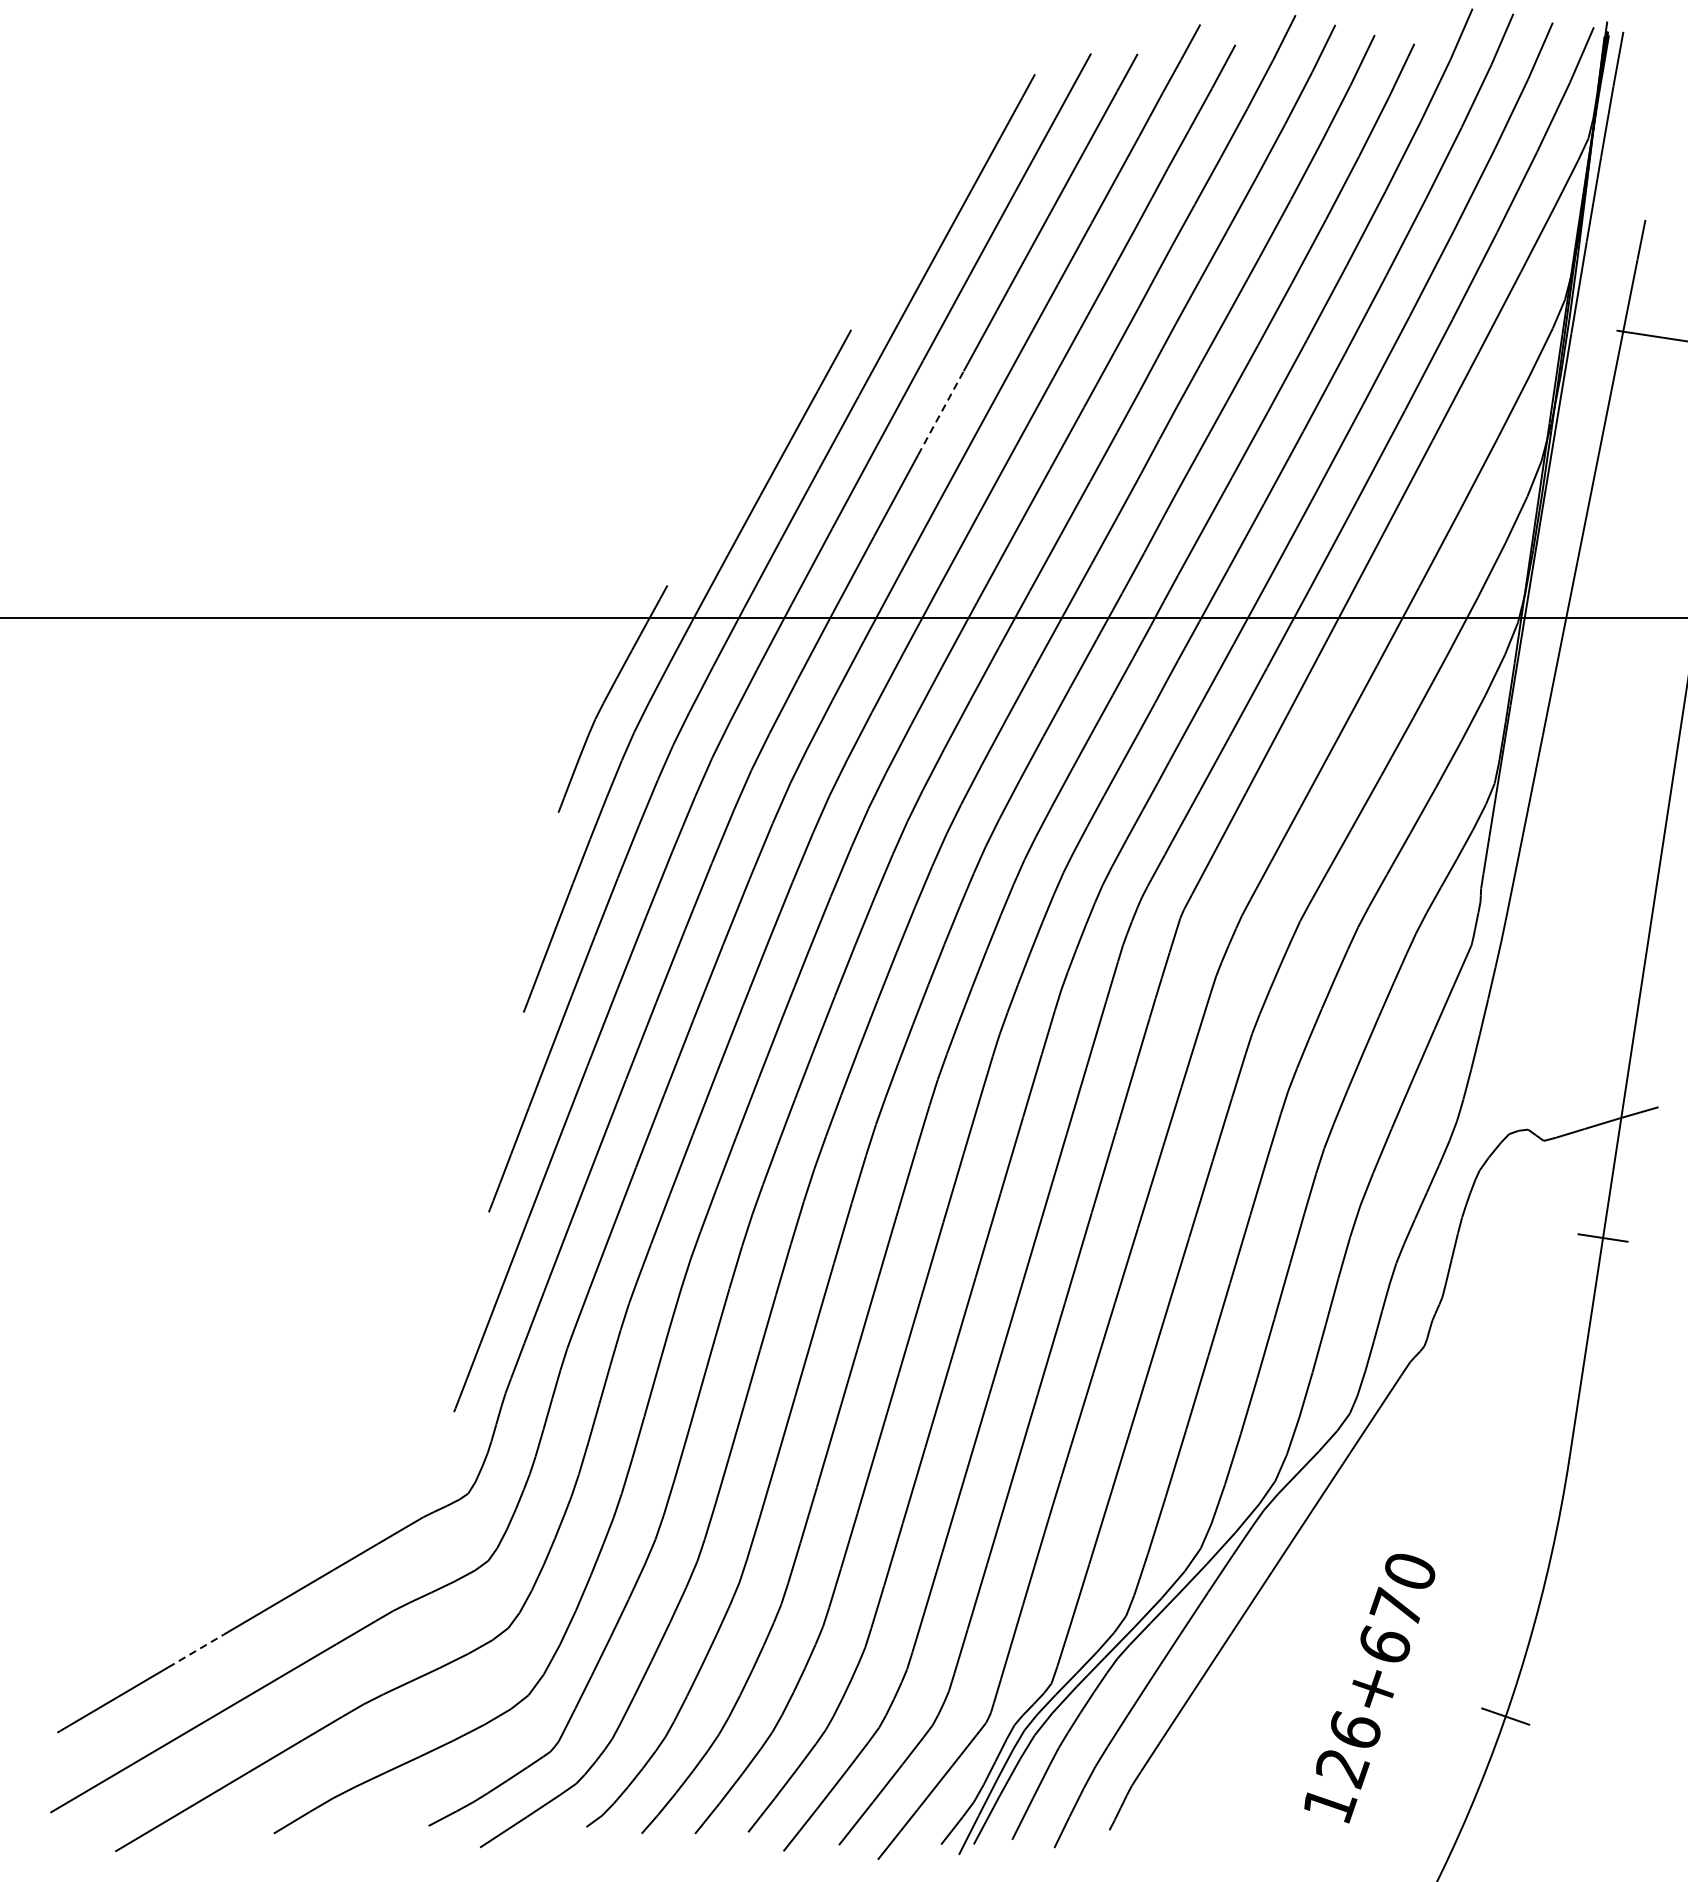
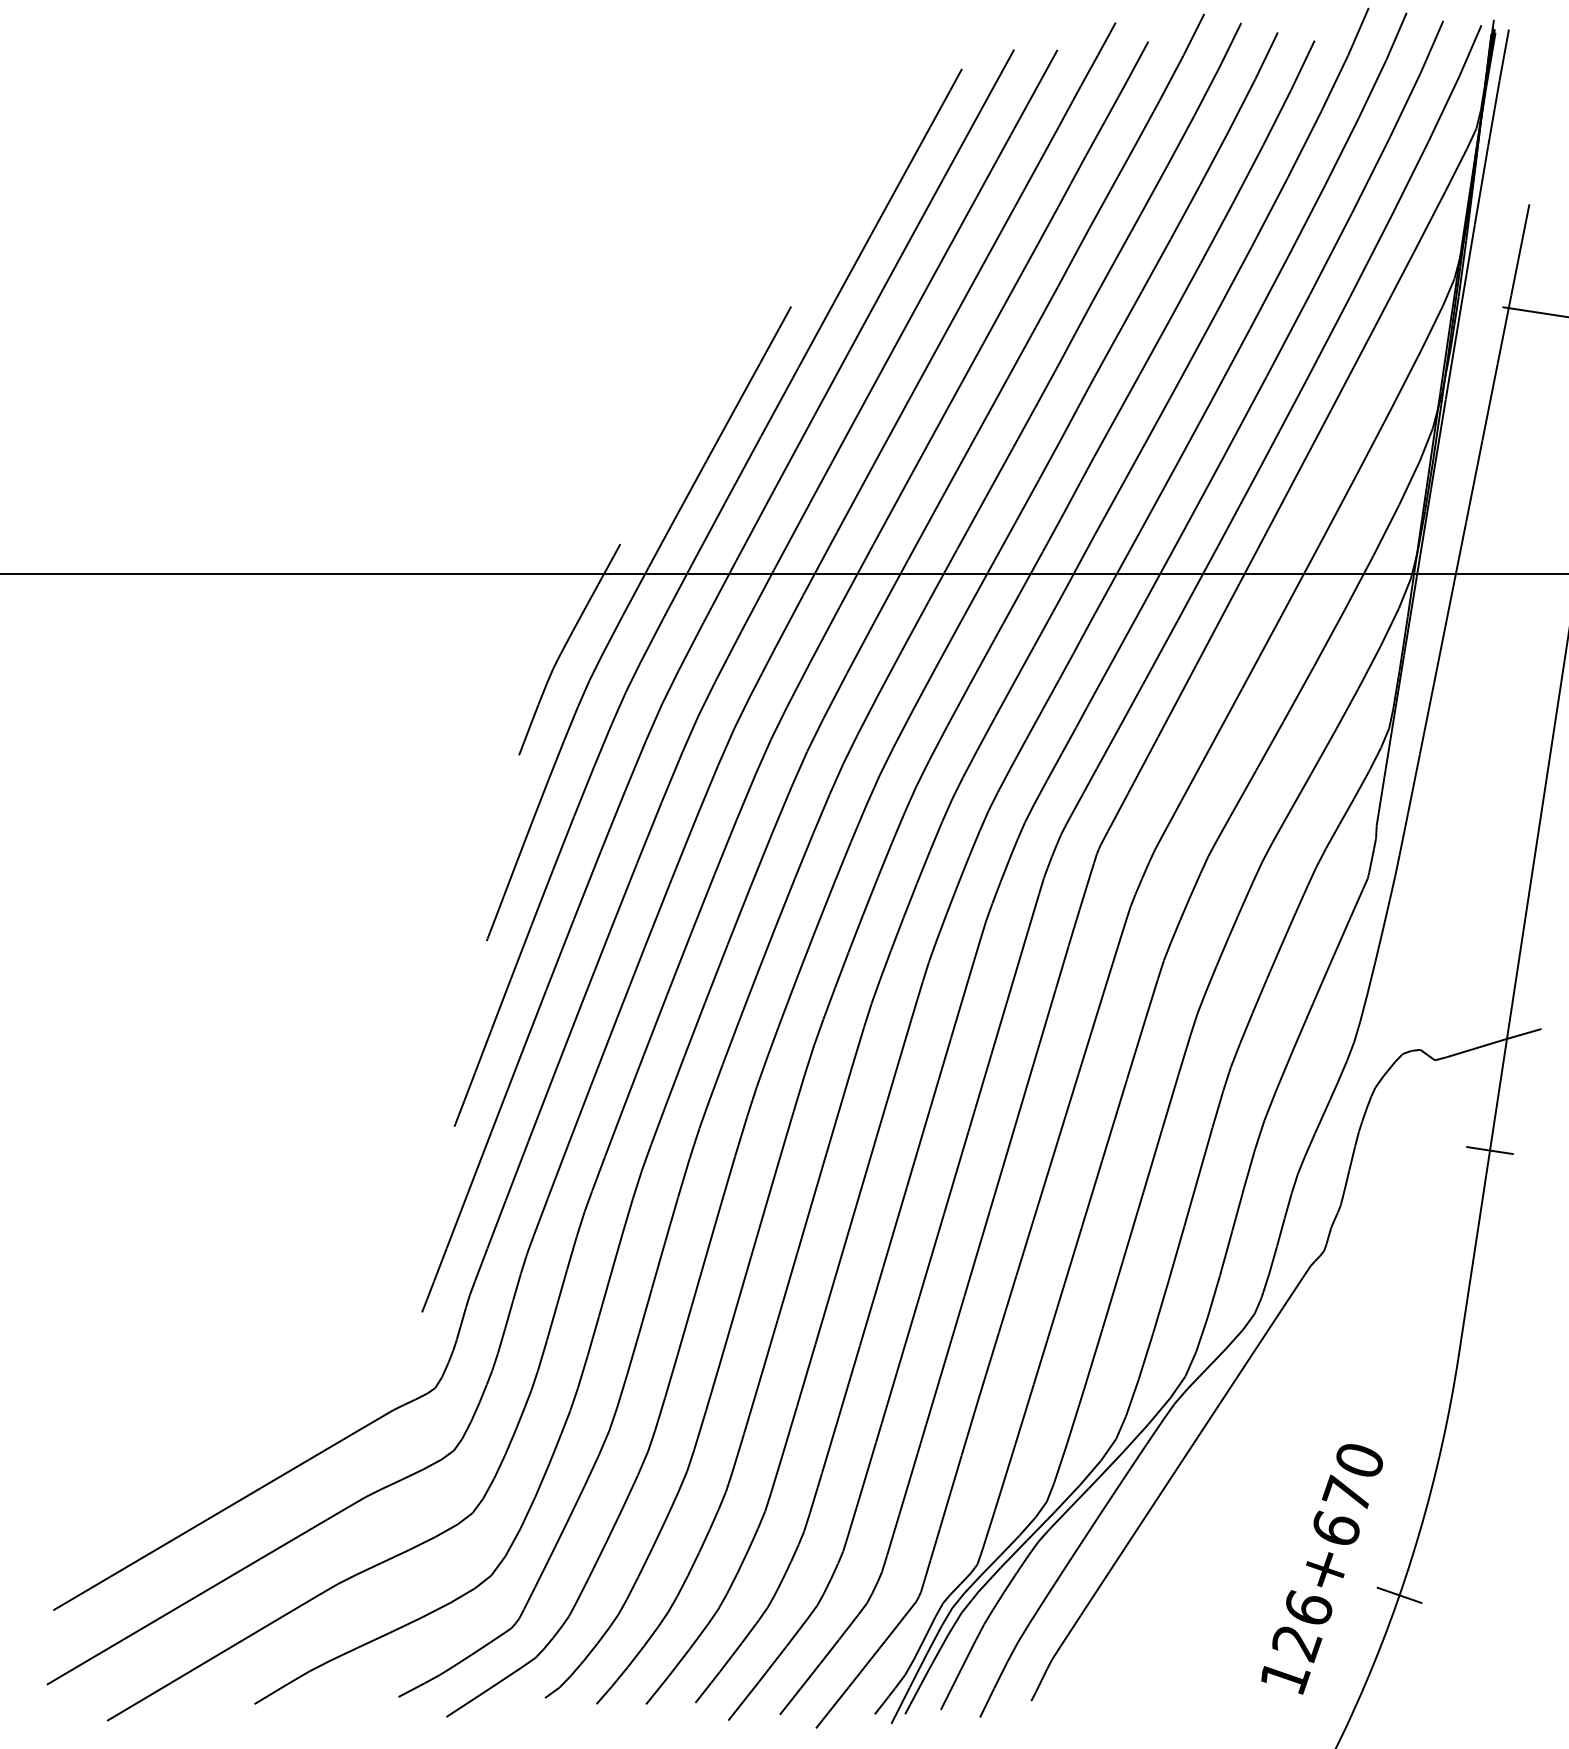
line: (940, 412) -> (874, 383), dashed -> solid
line: (196, 1651) -> (182, 1534), dashed -> solid
text: (1369, 1688) -> (1321, 1569), moved

